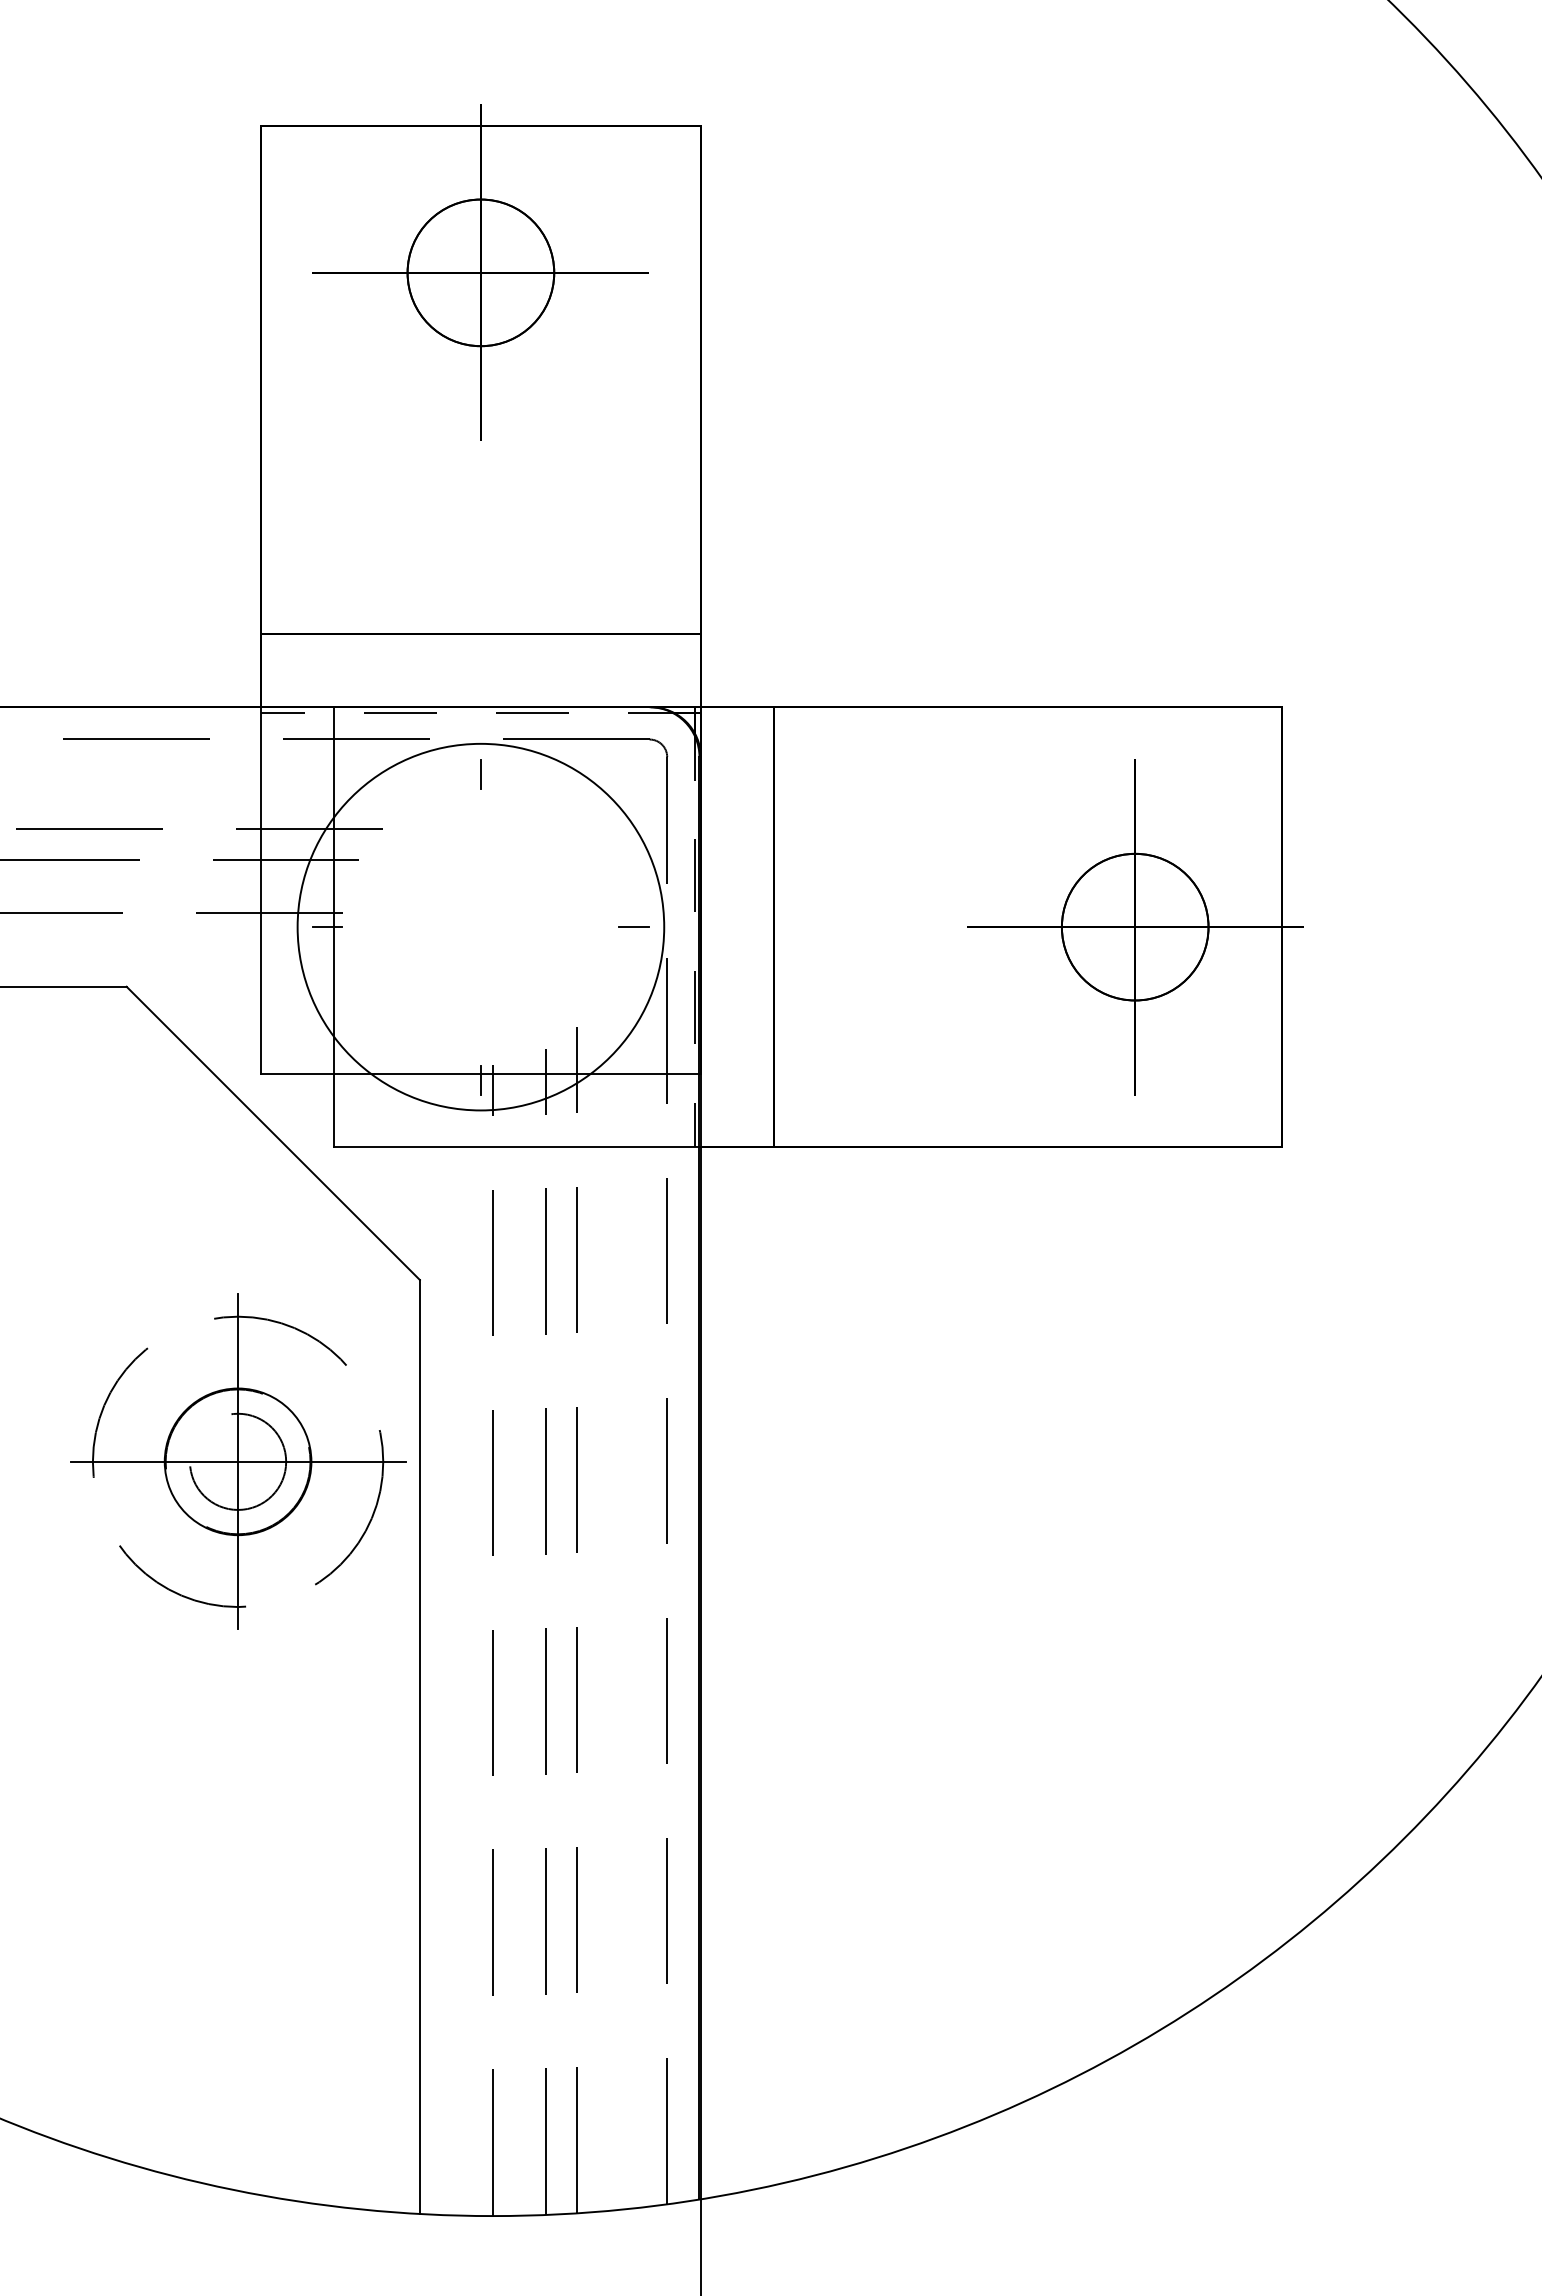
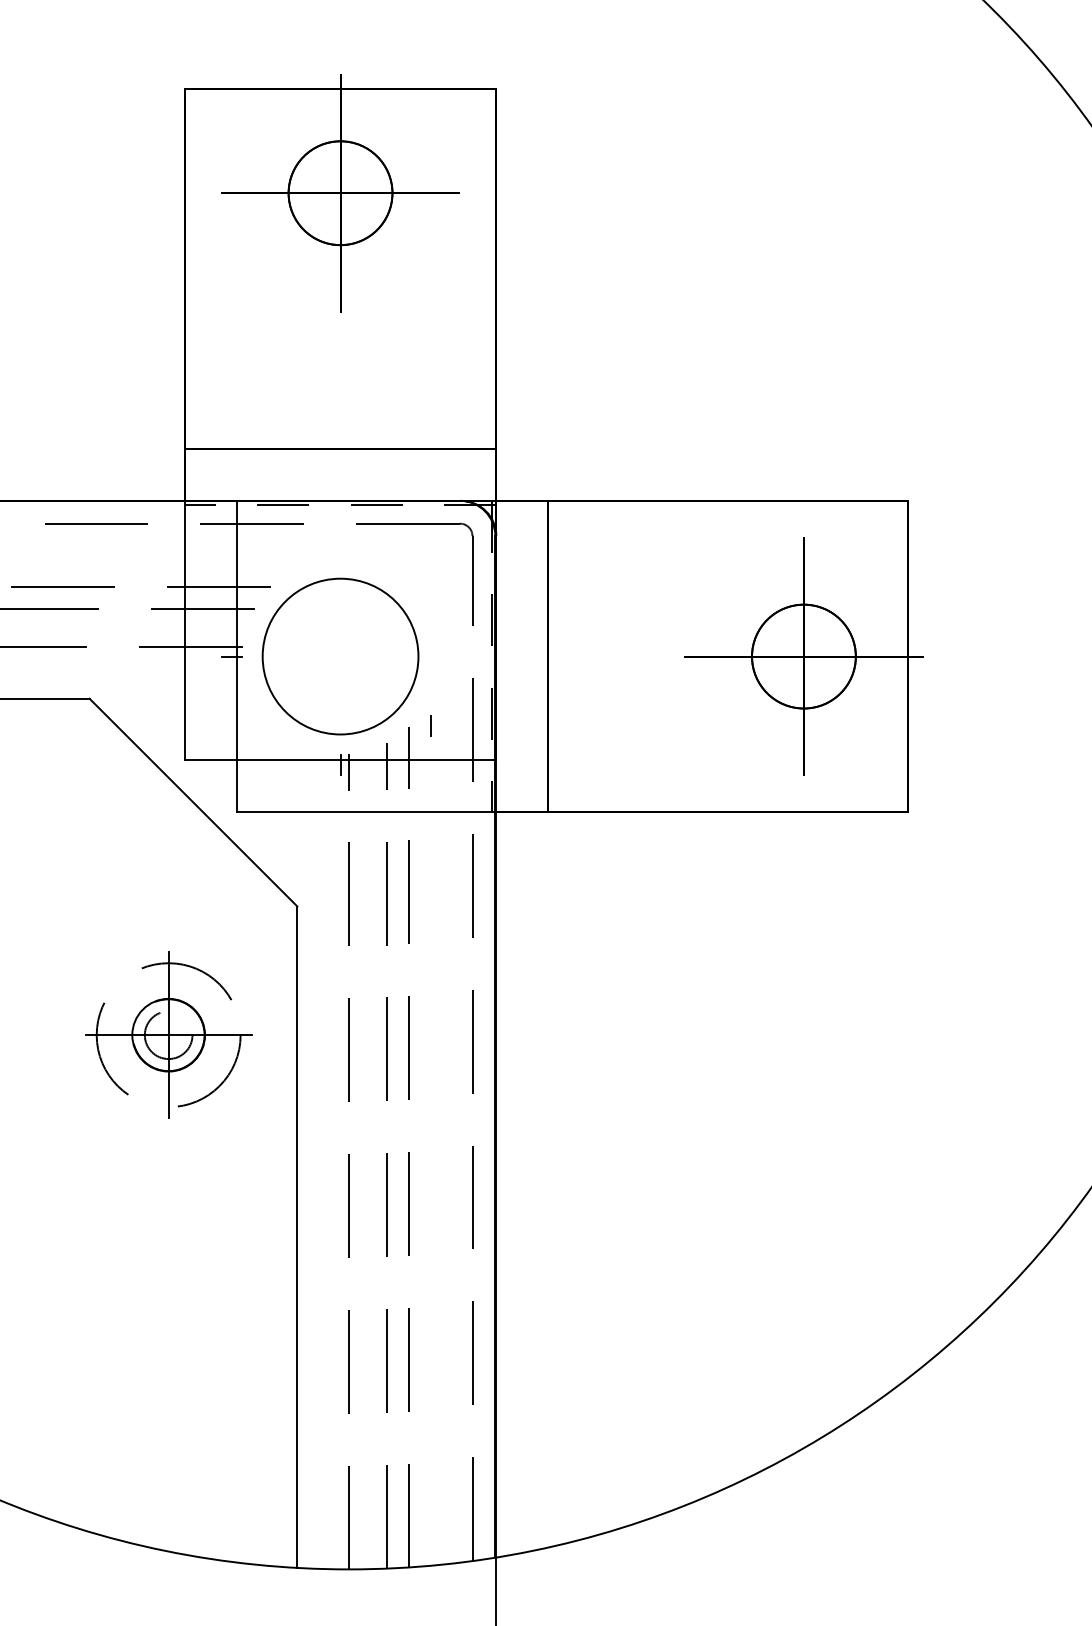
line: (480, 774) -> (430, 726), moved
circle: (480, 926) -> (340, 656), size x0.6
line: (633, 927) -> (448, 656), removed
part: (238, 1461) -> (168, 1035), size x0.7

